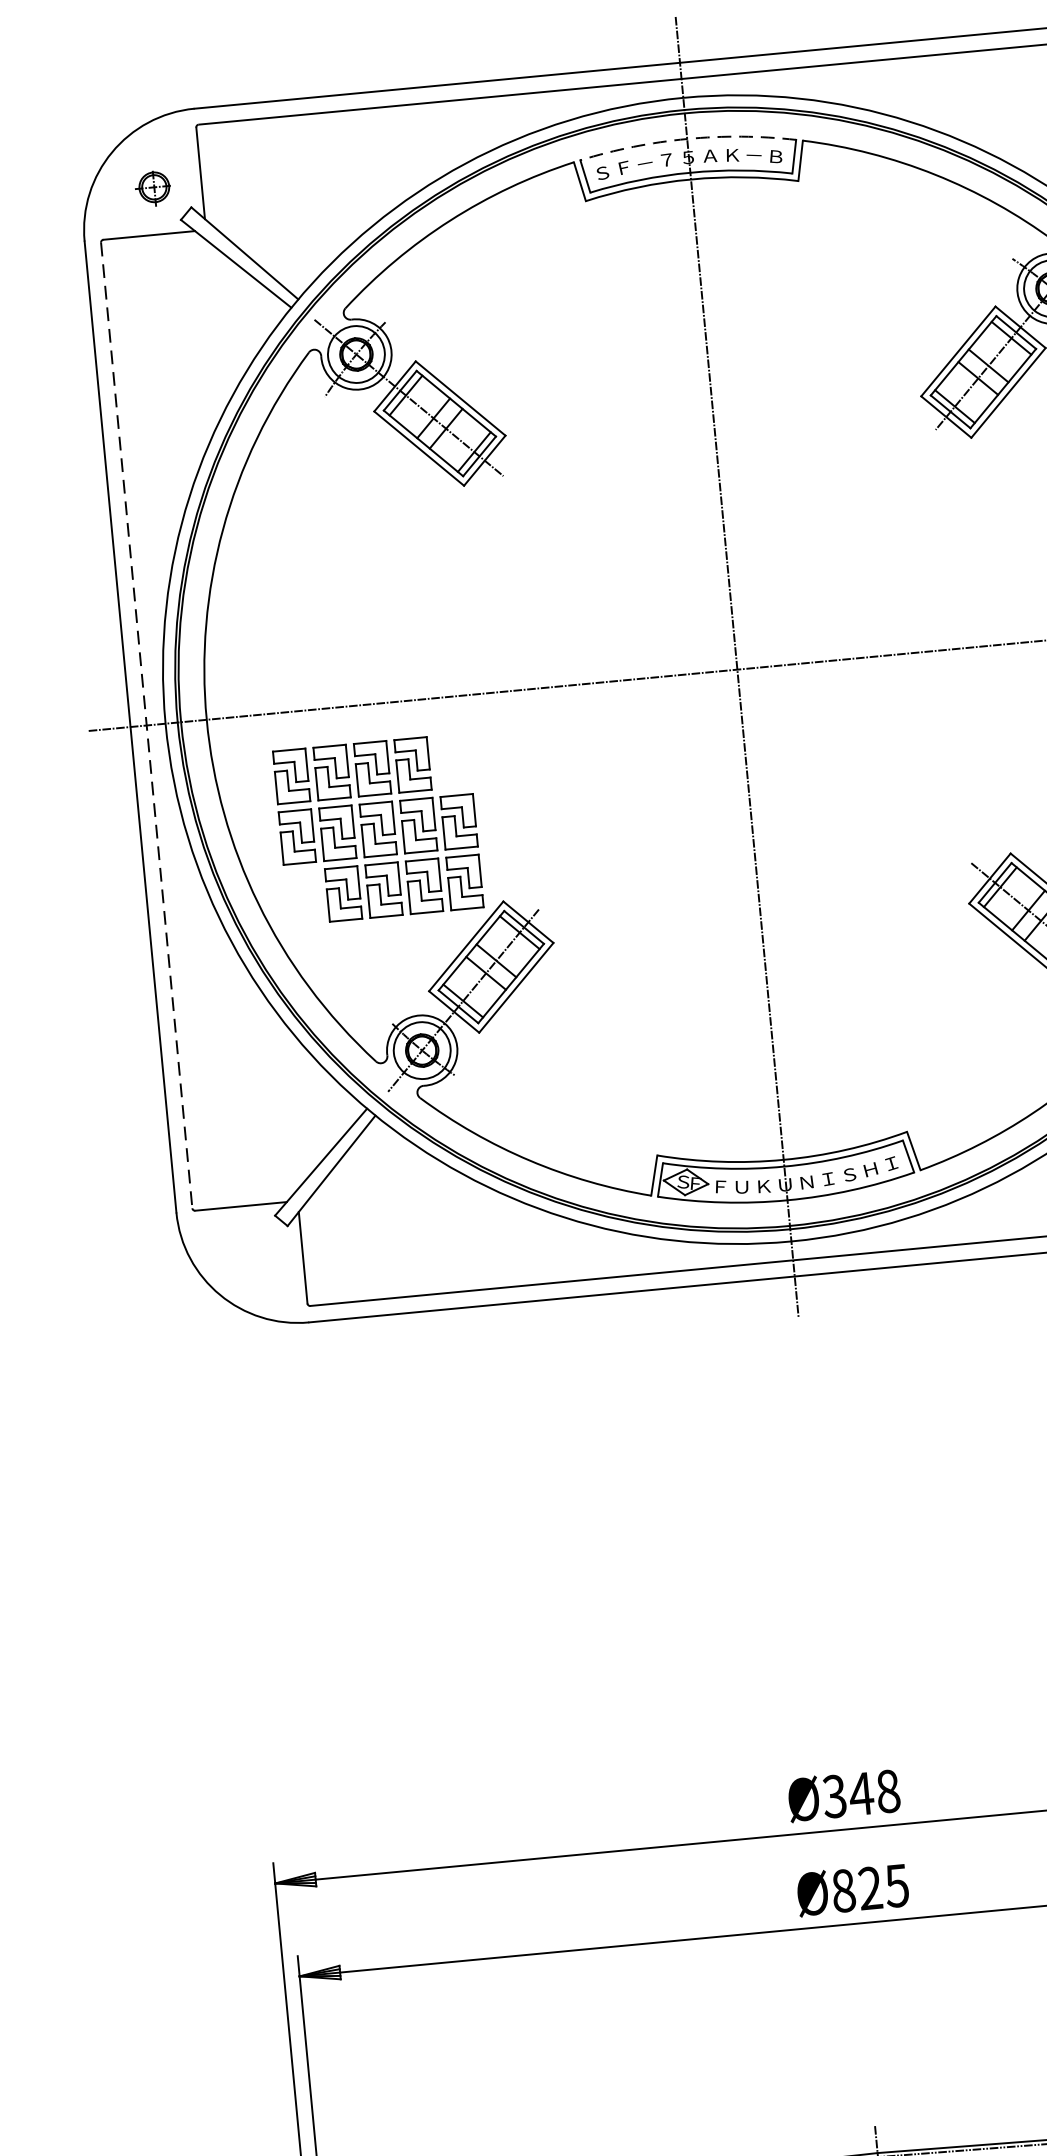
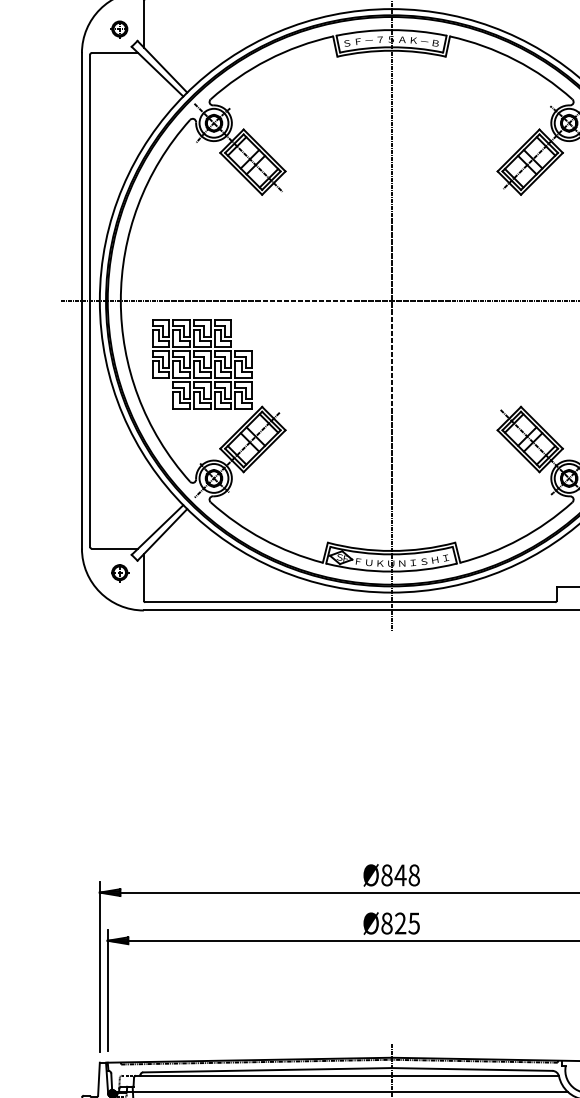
arc: (687, 139) -> (391, 30), dashed -> solid
line: (147, 726) -> (90, 301), dashed -> solid
part: (256, 1254) -> (120, 573), added
text: (833, 1796) -> (386, 875), Ø348 -> Ø848

